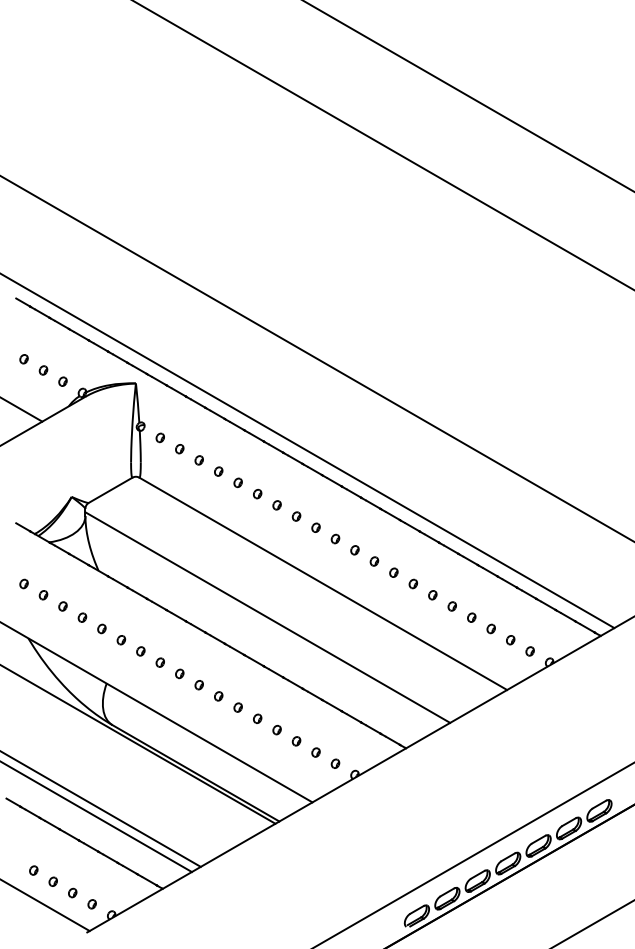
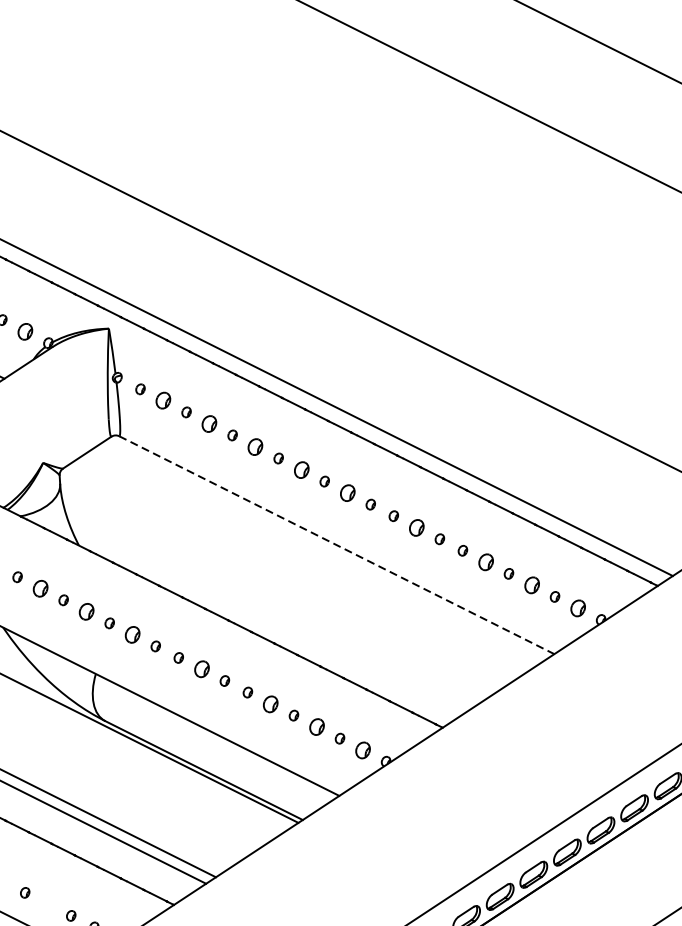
part: (62, 381) -> (24, 331), size x1.6
part: (179, 449) -> (163, 401), size x1.6
part: (218, 471) -> (209, 423), size x1.6
part: (257, 493) -> (255, 446), size x1.6
part: (296, 516) -> (301, 469), size x1.6
part: (335, 538) -> (347, 492), size x1.6
part: (393, 572) -> (416, 527), size x1.6
line: (323, 584) -> (337, 545), solid -> dashed
part: (62, 606) -> (40, 588), size x1.6
part: (451, 606) -> (485, 562), size x1.6
line: (267, 617) -> (275, 587), removed
part: (101, 628) -> (86, 611), size x1.6
part: (490, 628) -> (531, 584), size x1.6
part: (140, 651) -> (132, 635), size x1.6
part: (529, 651) -> (577, 608), size x1.6
part: (198, 685) -> (201, 669), size x1.6
part: (257, 718) -> (270, 703), size x1.6
part: (296, 741) -> (316, 727), size x1.6
part: (335, 763) -> (363, 749), size x1.6
part: (52, 881) -> (47, 904), removed

